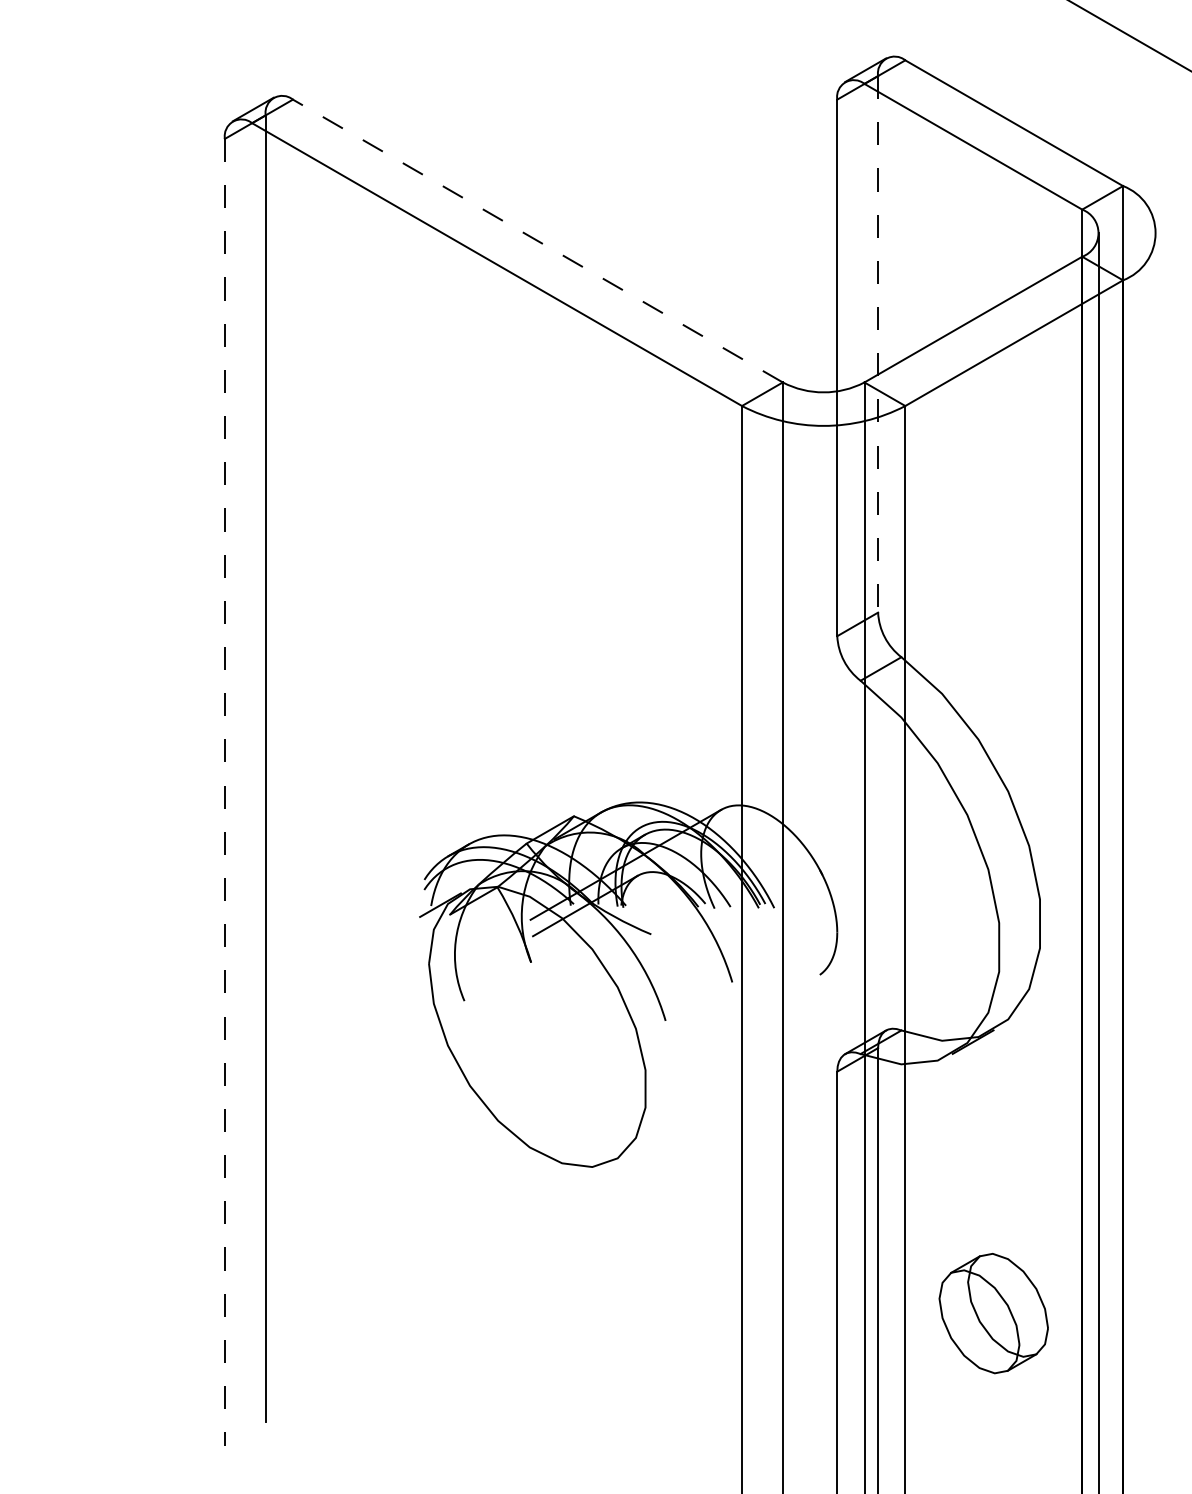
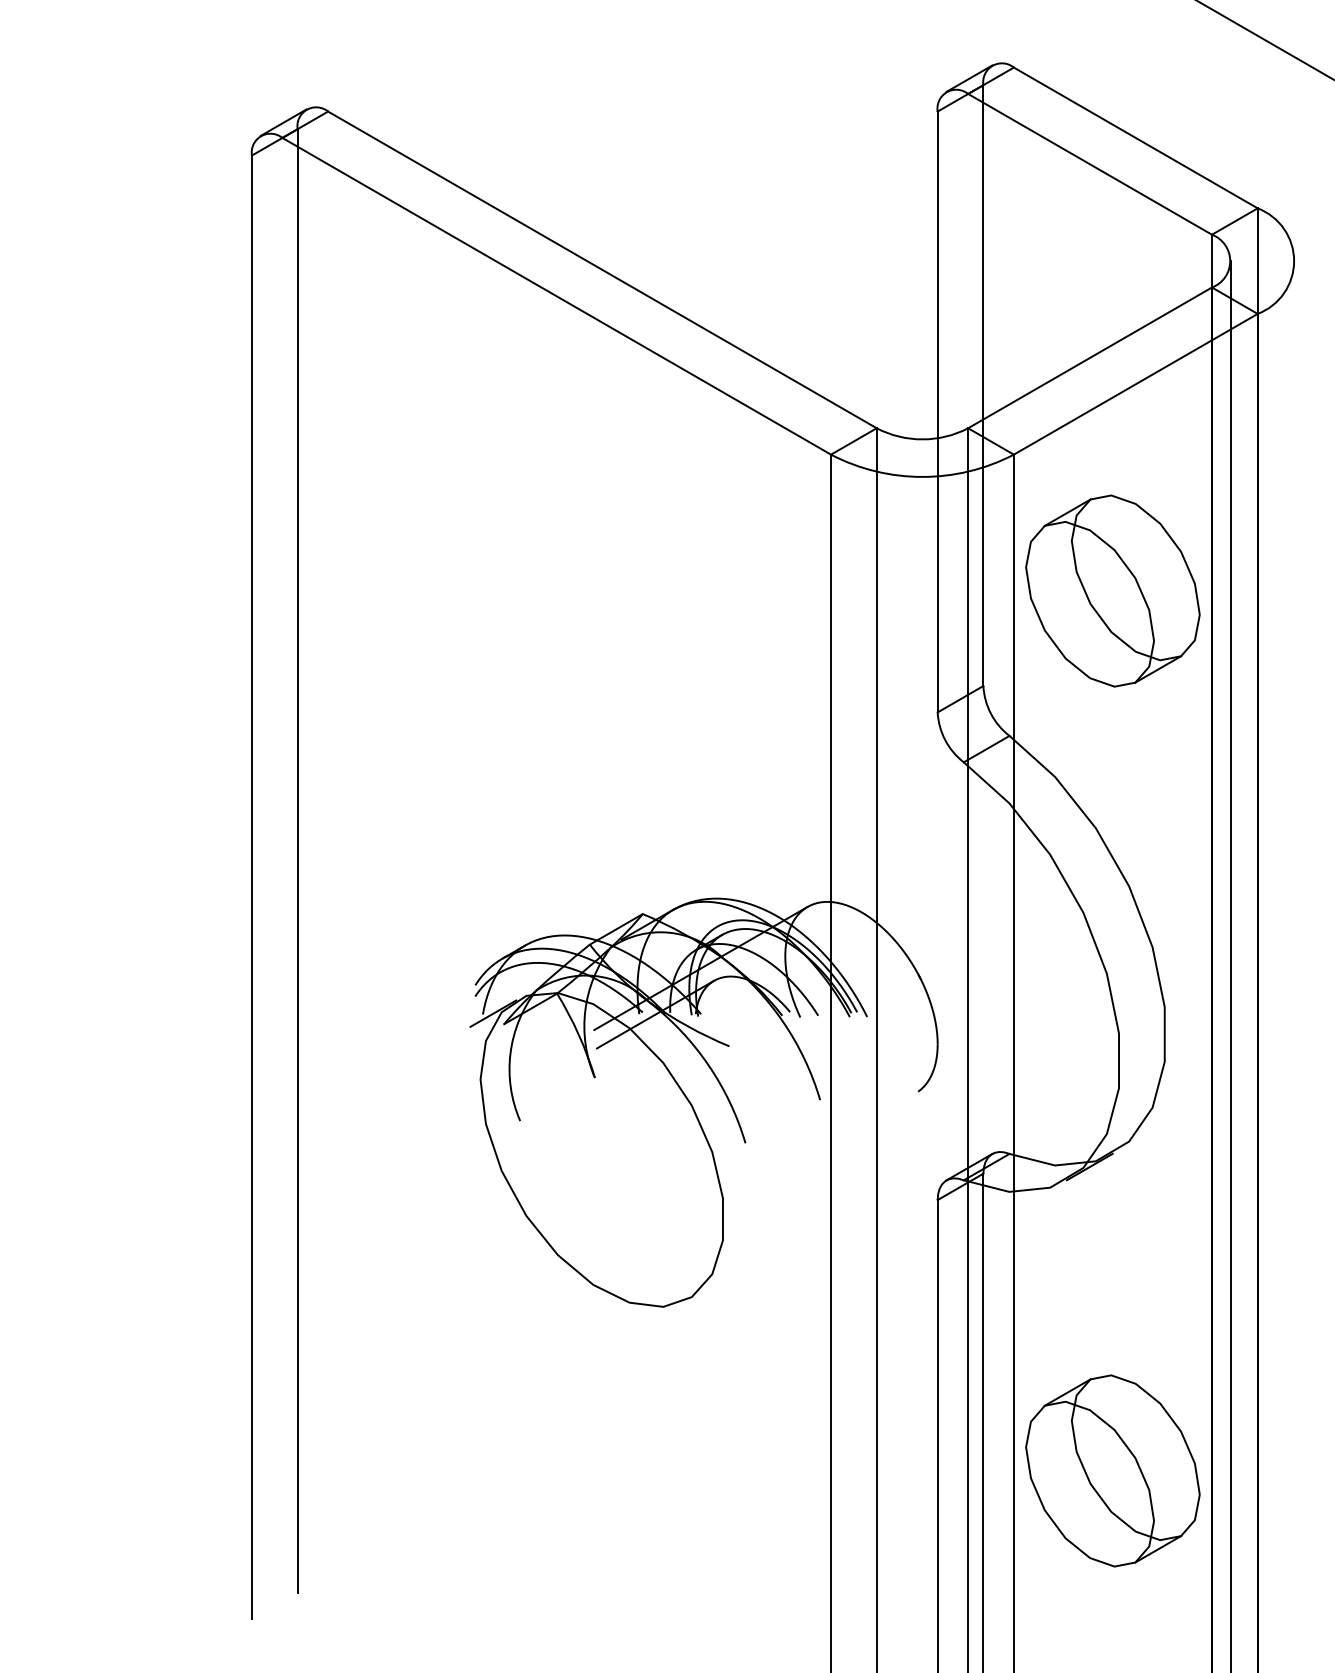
line: (537, 240) -> (602, 269), dashed -> solid
line: (878, 345) -> (983, 386), dashed -> solid
part: (993, 527) -> (1112, 590), added
line: (224, 792) -> (251, 887), dashed -> solid
part: (993, 1313) -> (1112, 1470), size x1.43

